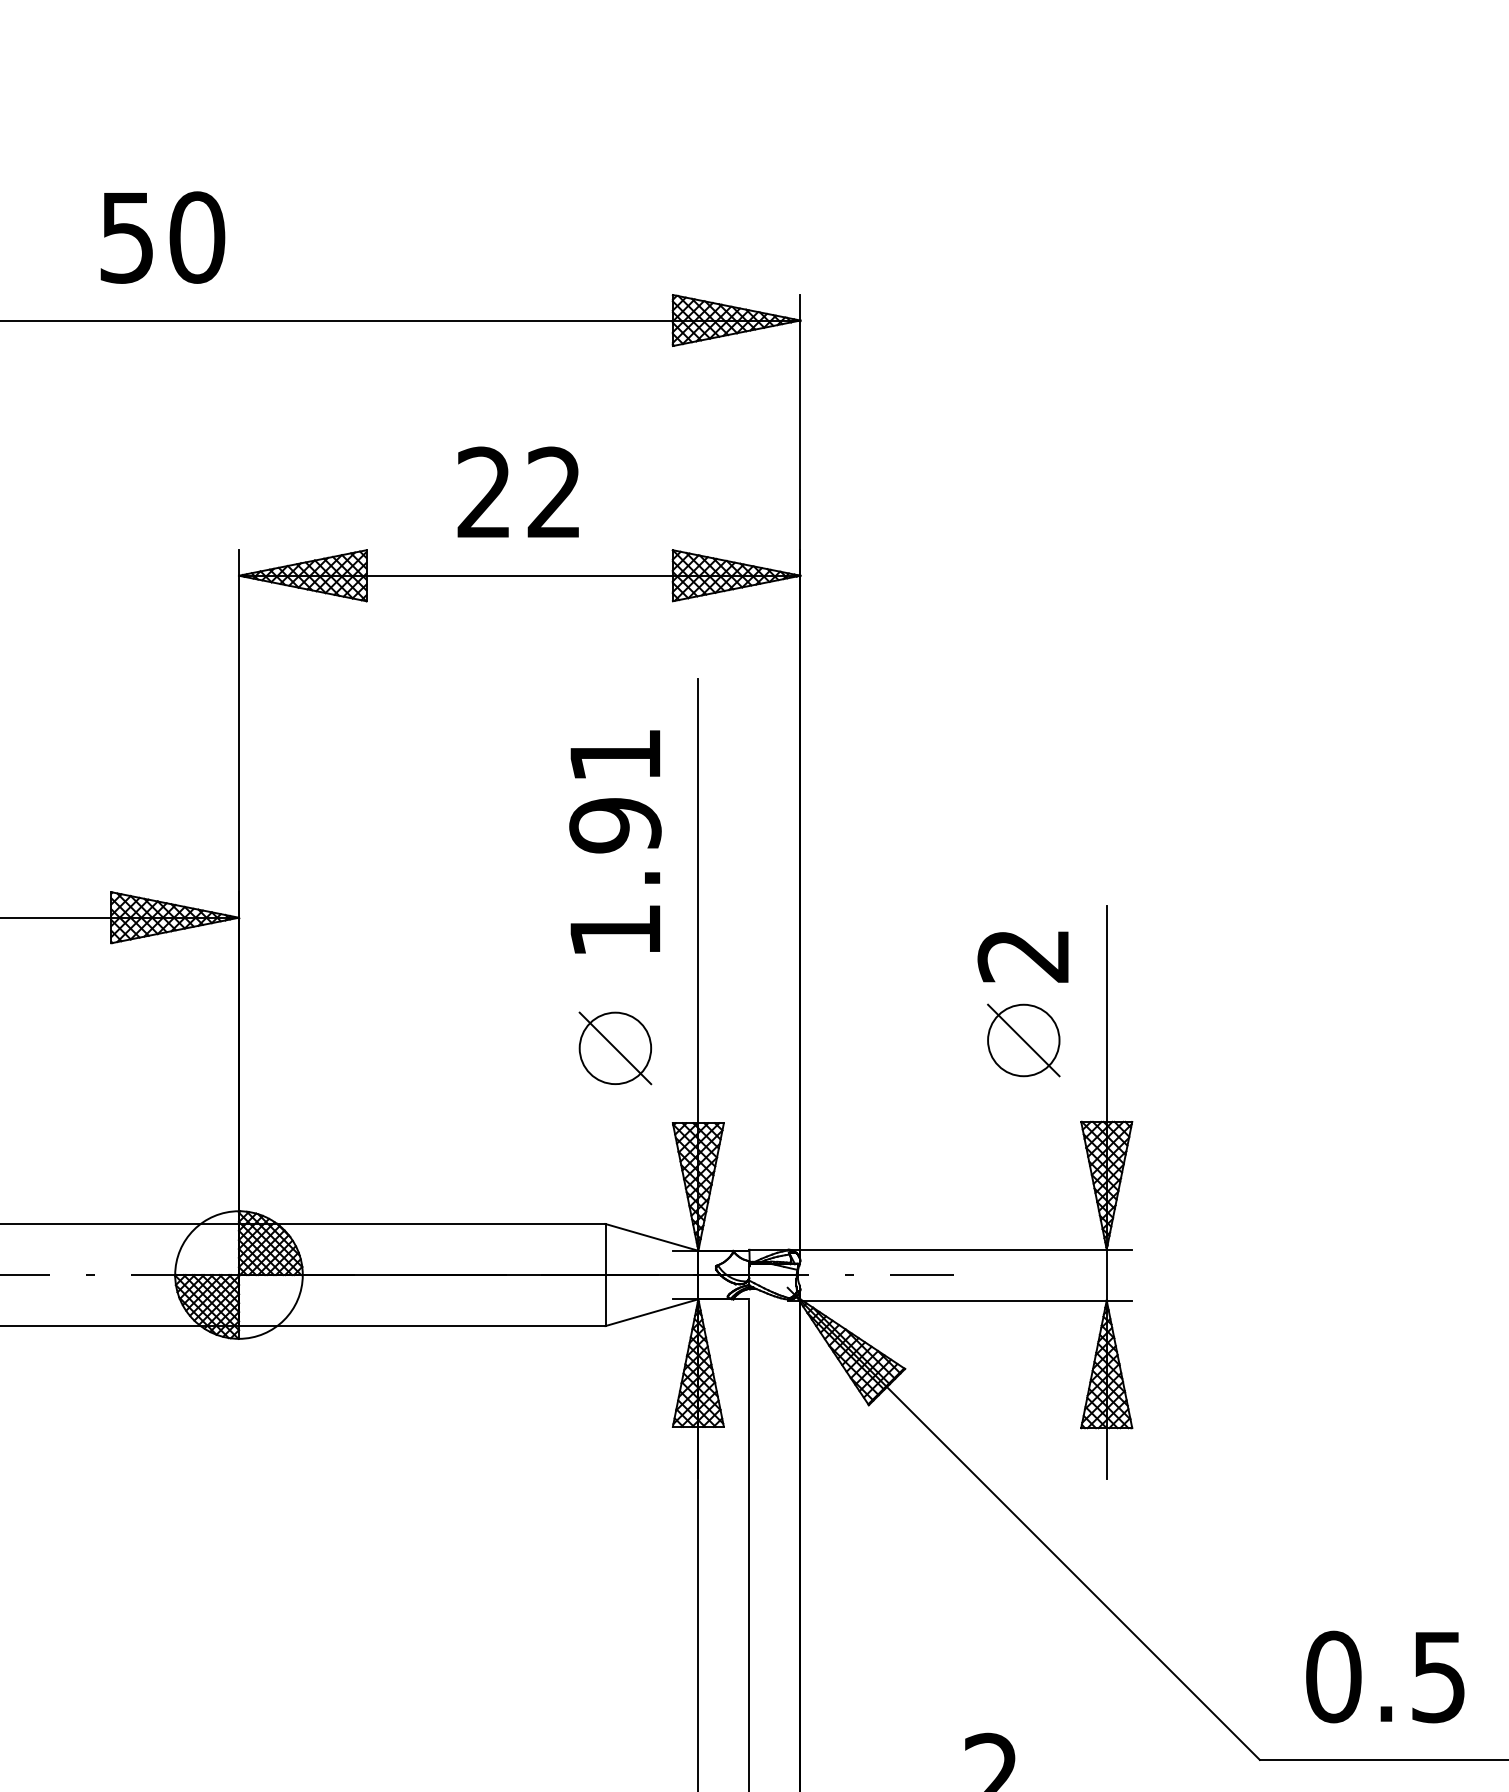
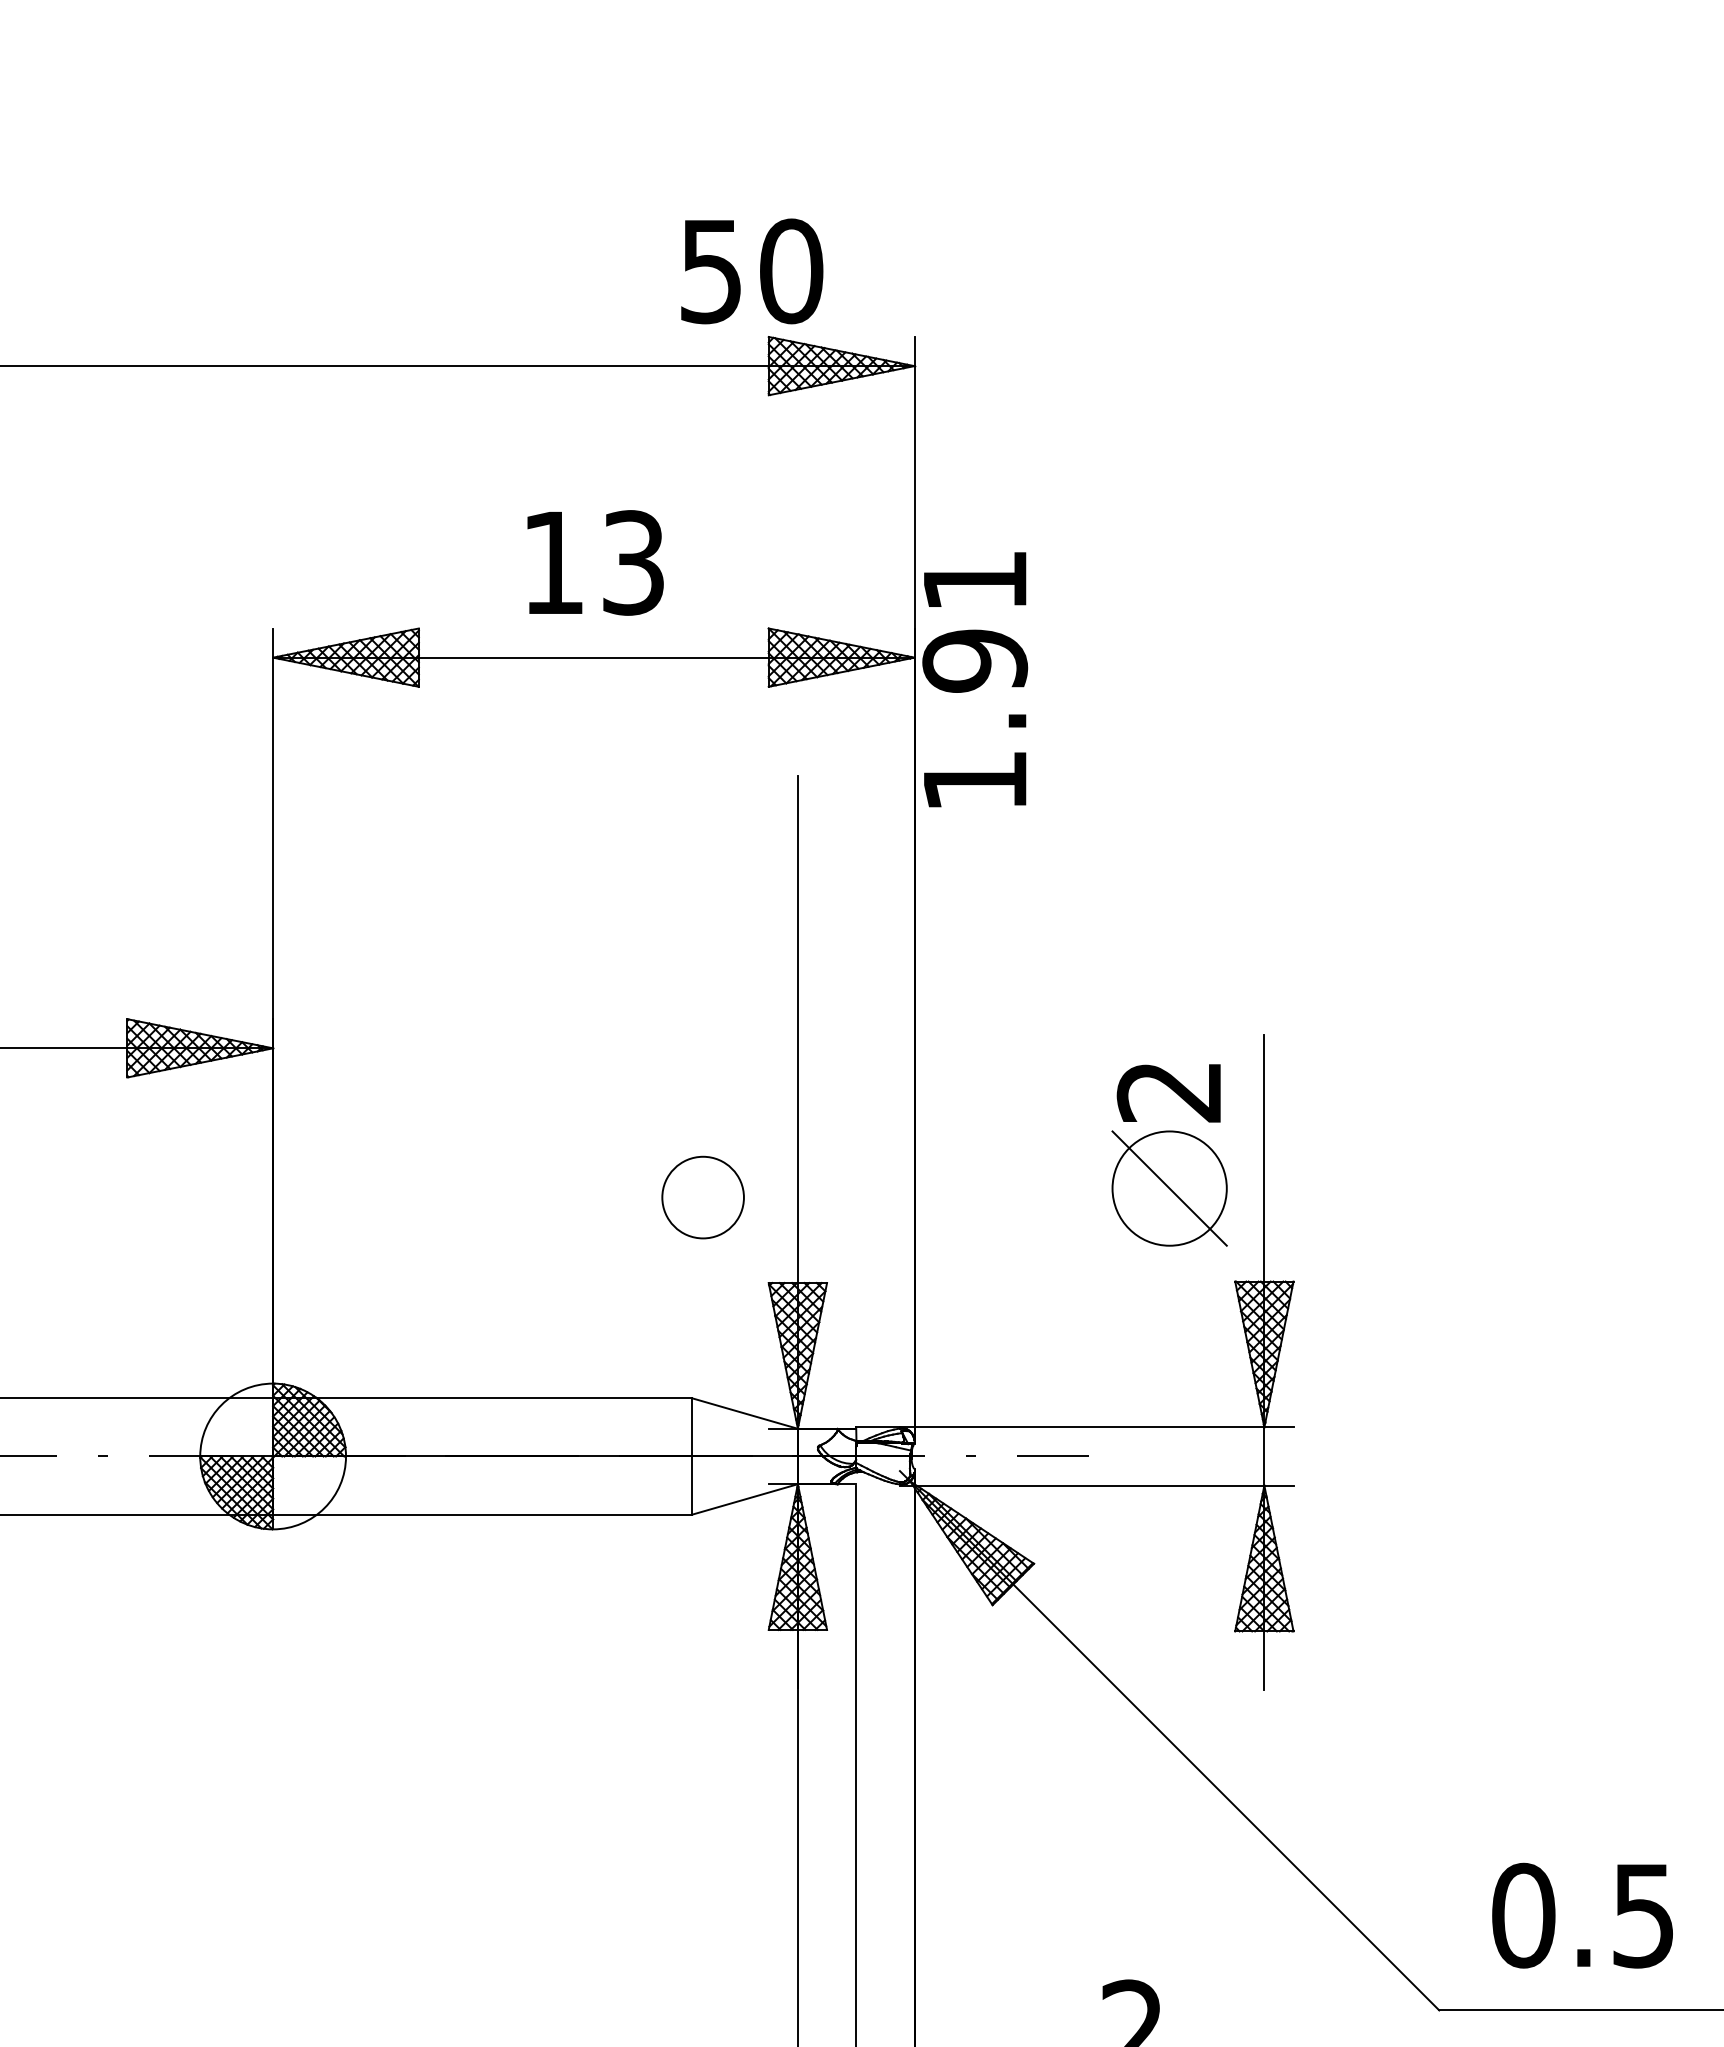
text: (163, 237) -> (752, 271), moved
text: (519, 492) -> (593, 562), 22 -> 13
text: (615, 841) -> (975, 679), moved
part: (1023, 1040) -> (1169, 1188), size x1.4
line: (614, 1048) -> (702, 1197), removed

